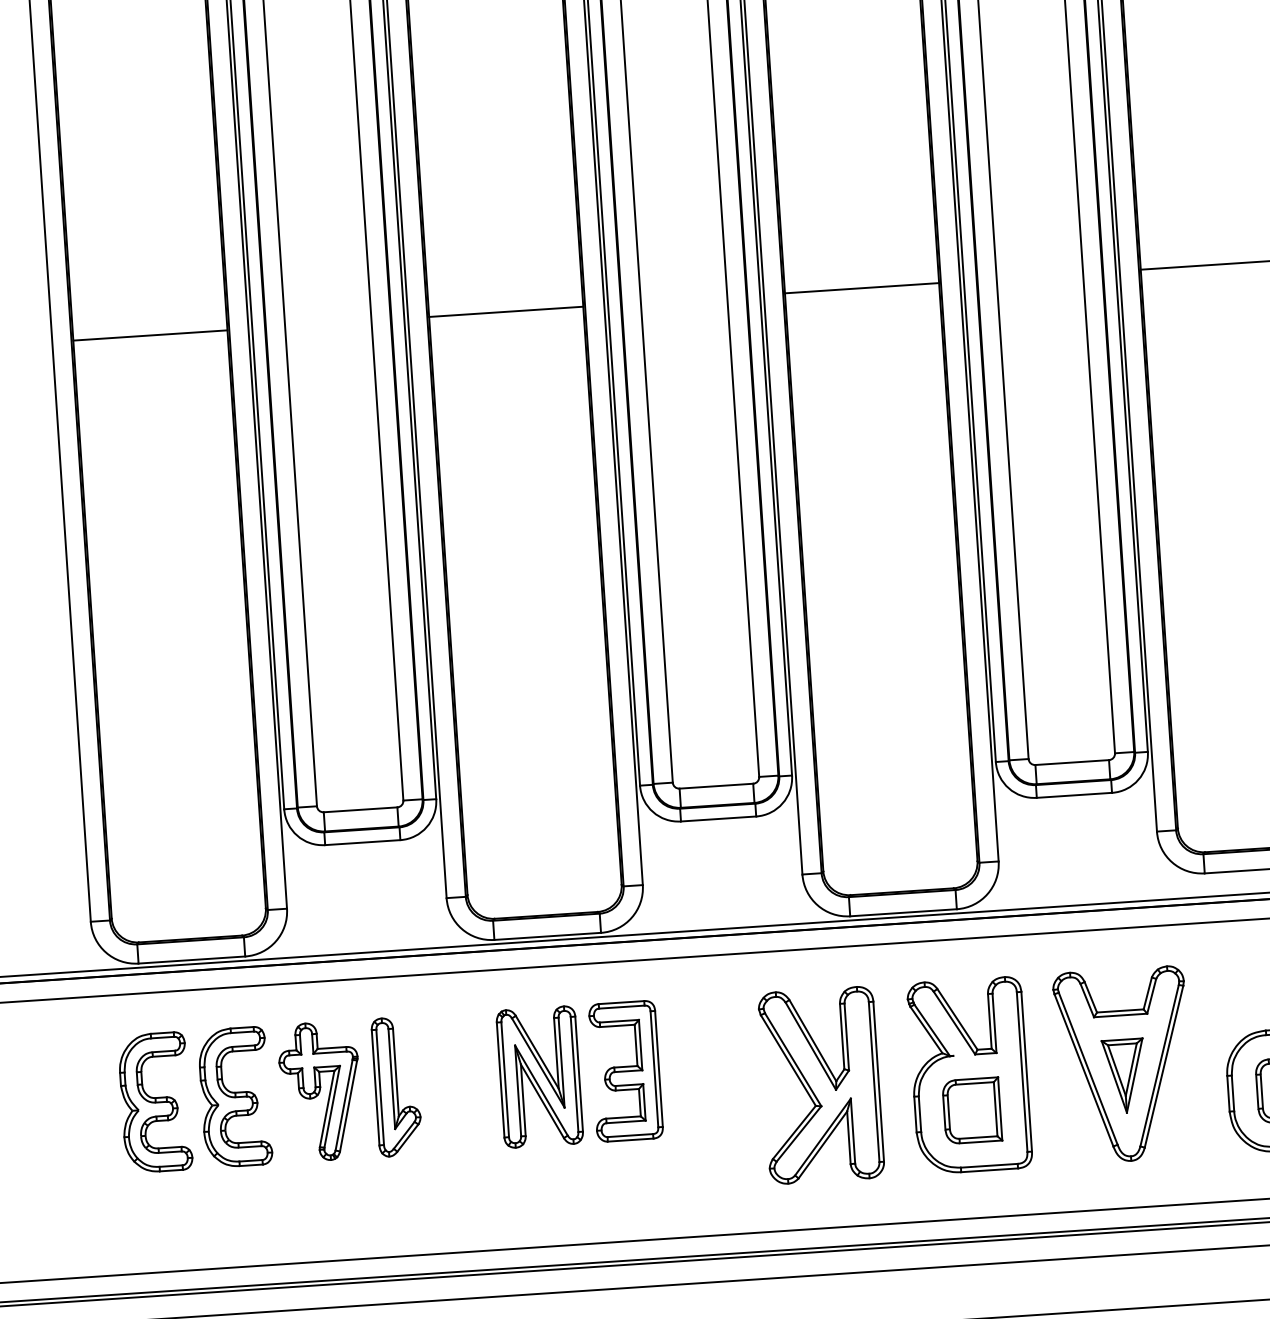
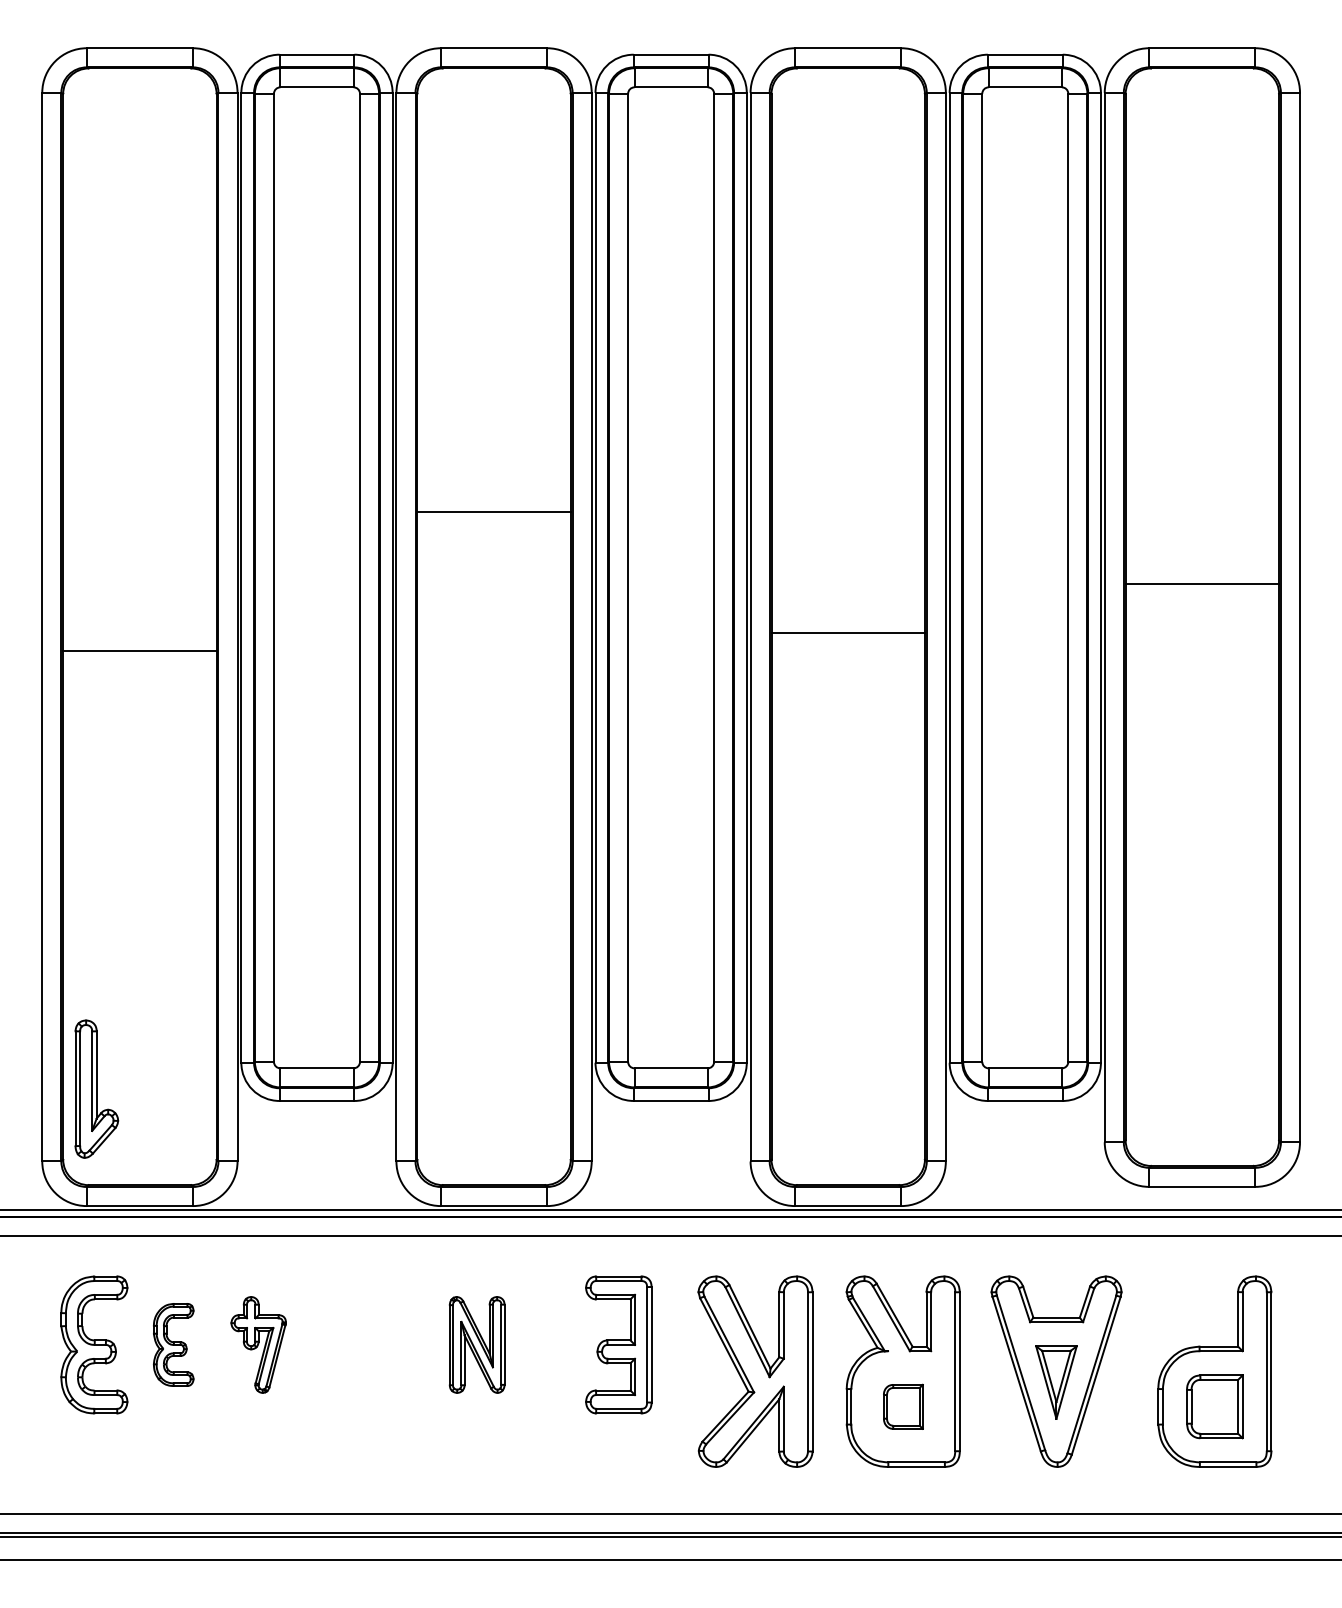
line: (861, 288) -> (847, 633), moved
line: (505, 311) -> (493, 512), moved
line: (149, 335) -> (139, 651), moved
part: (625, 1070) -> (618, 1344), moved
part: (540, 1076) -> (477, 1344), size x0.7
part: (396, 1086) -> (96, 1088), moved
part: (320, 1091) -> (258, 1344), size x0.7
part: (234, 1096) -> (173, 1344), size x0.6
part: (972, 1110) -> (903, 1406), size x0.7

